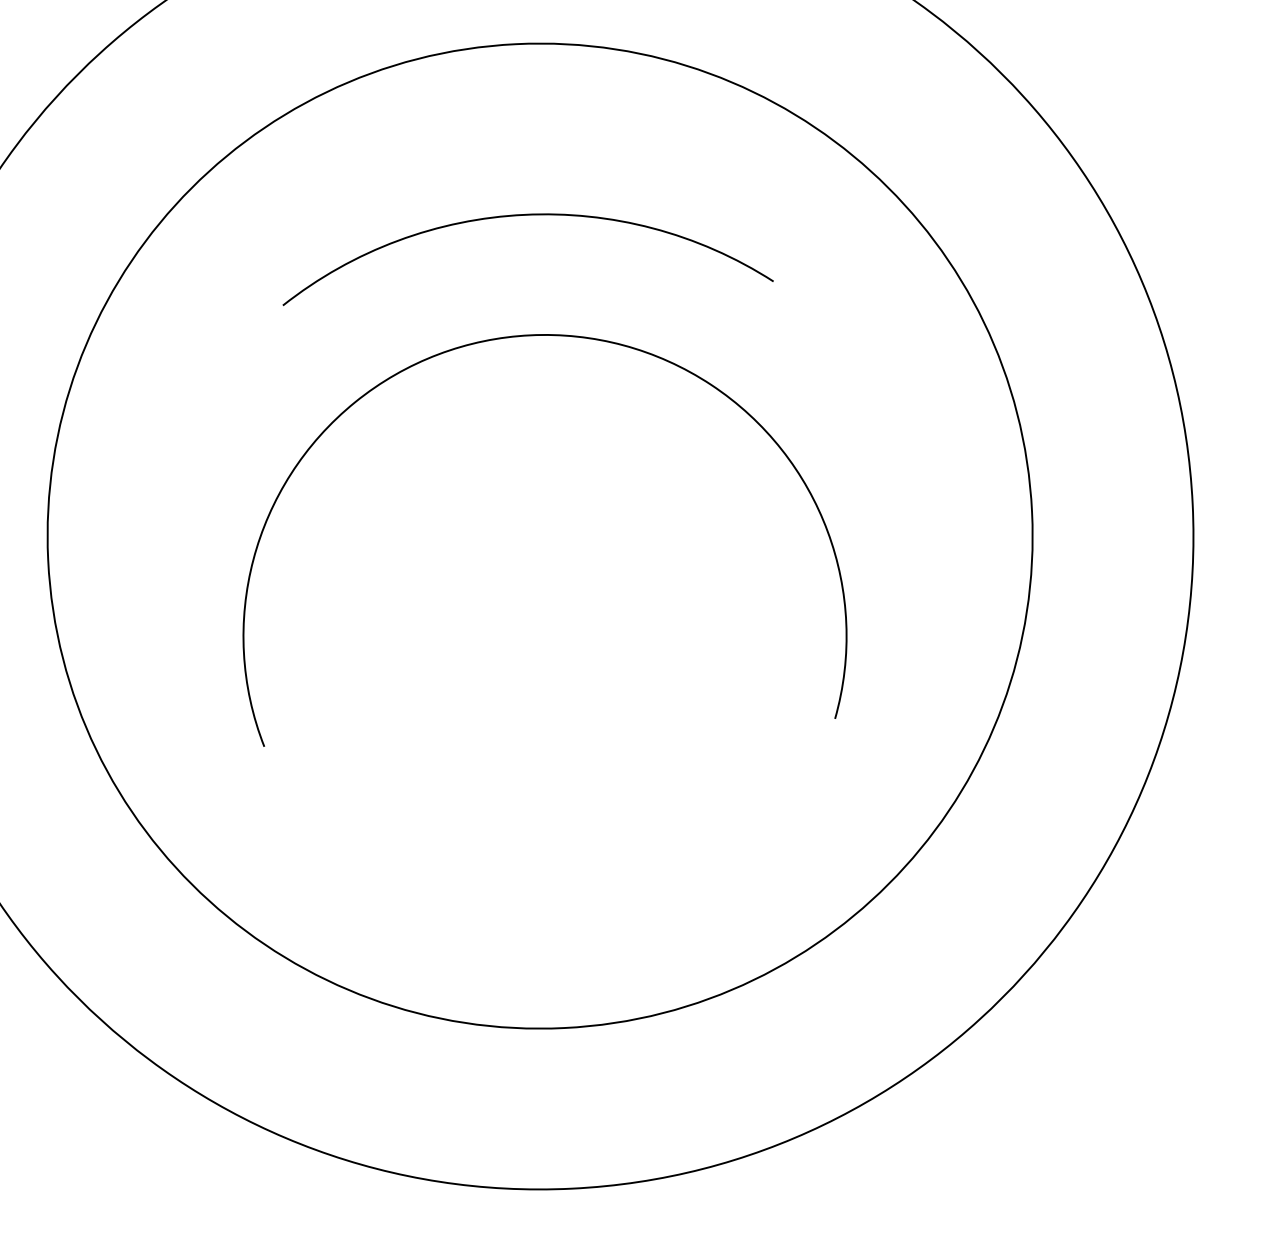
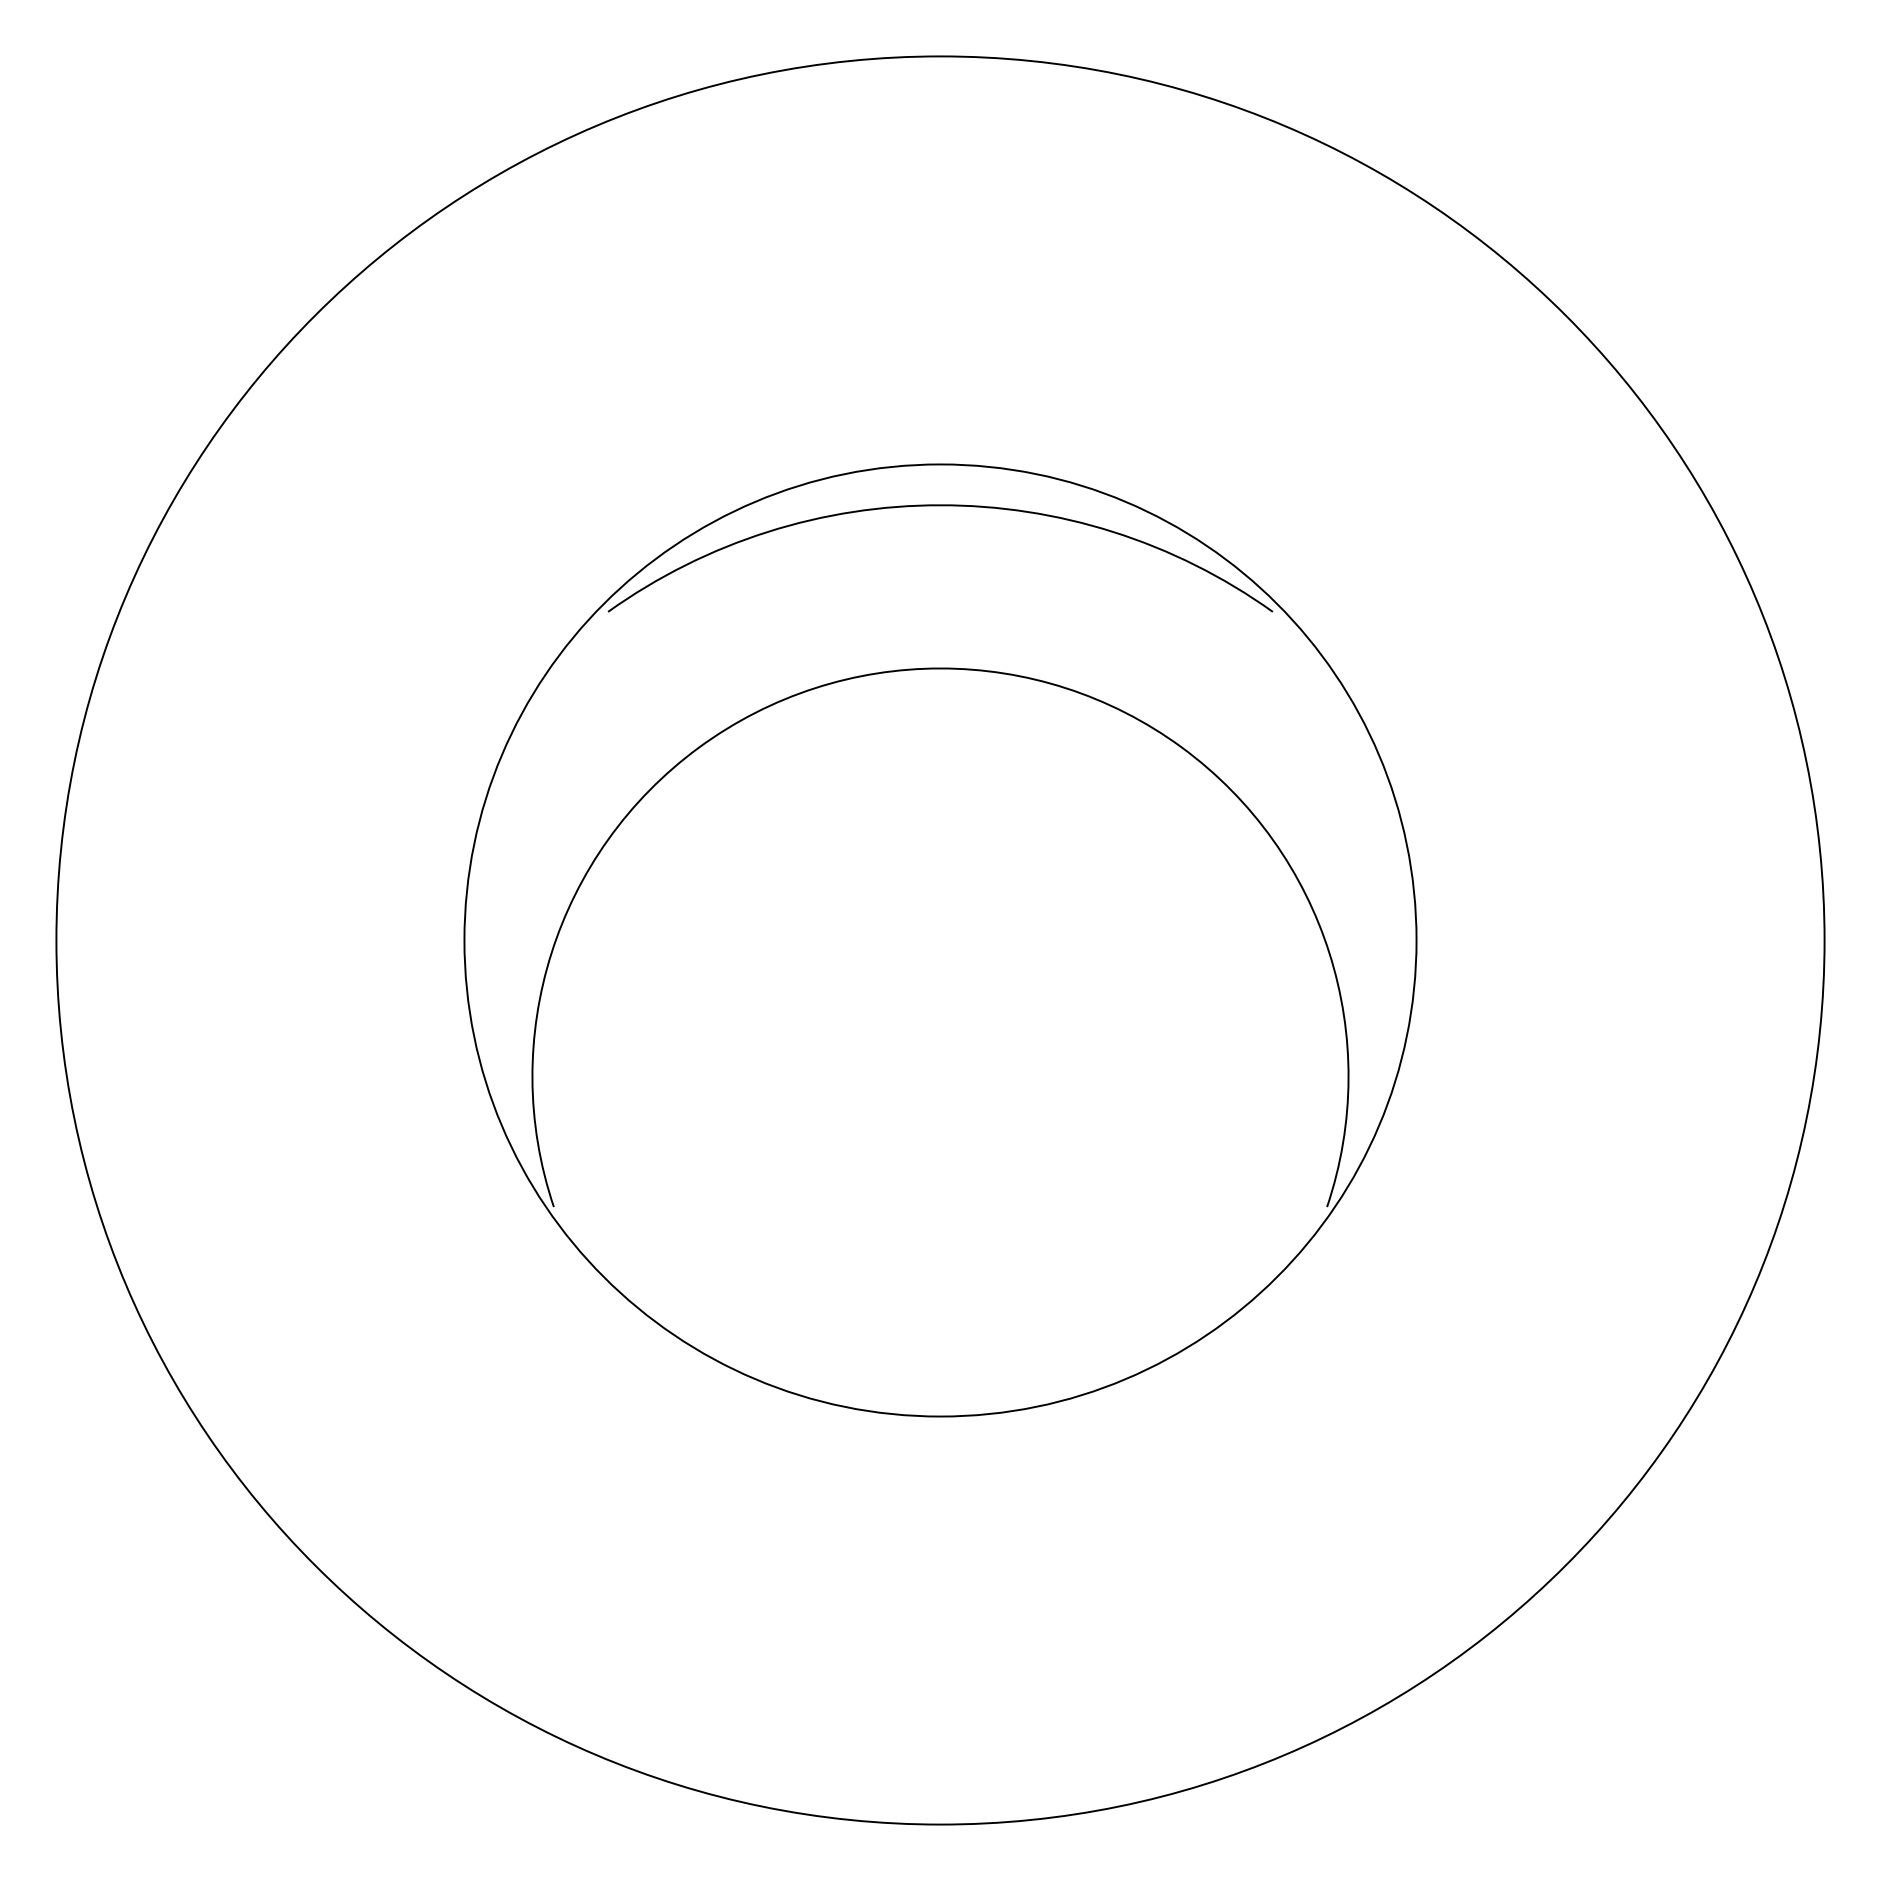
circle: (540, 536) -> (940, 940), size x0.71

